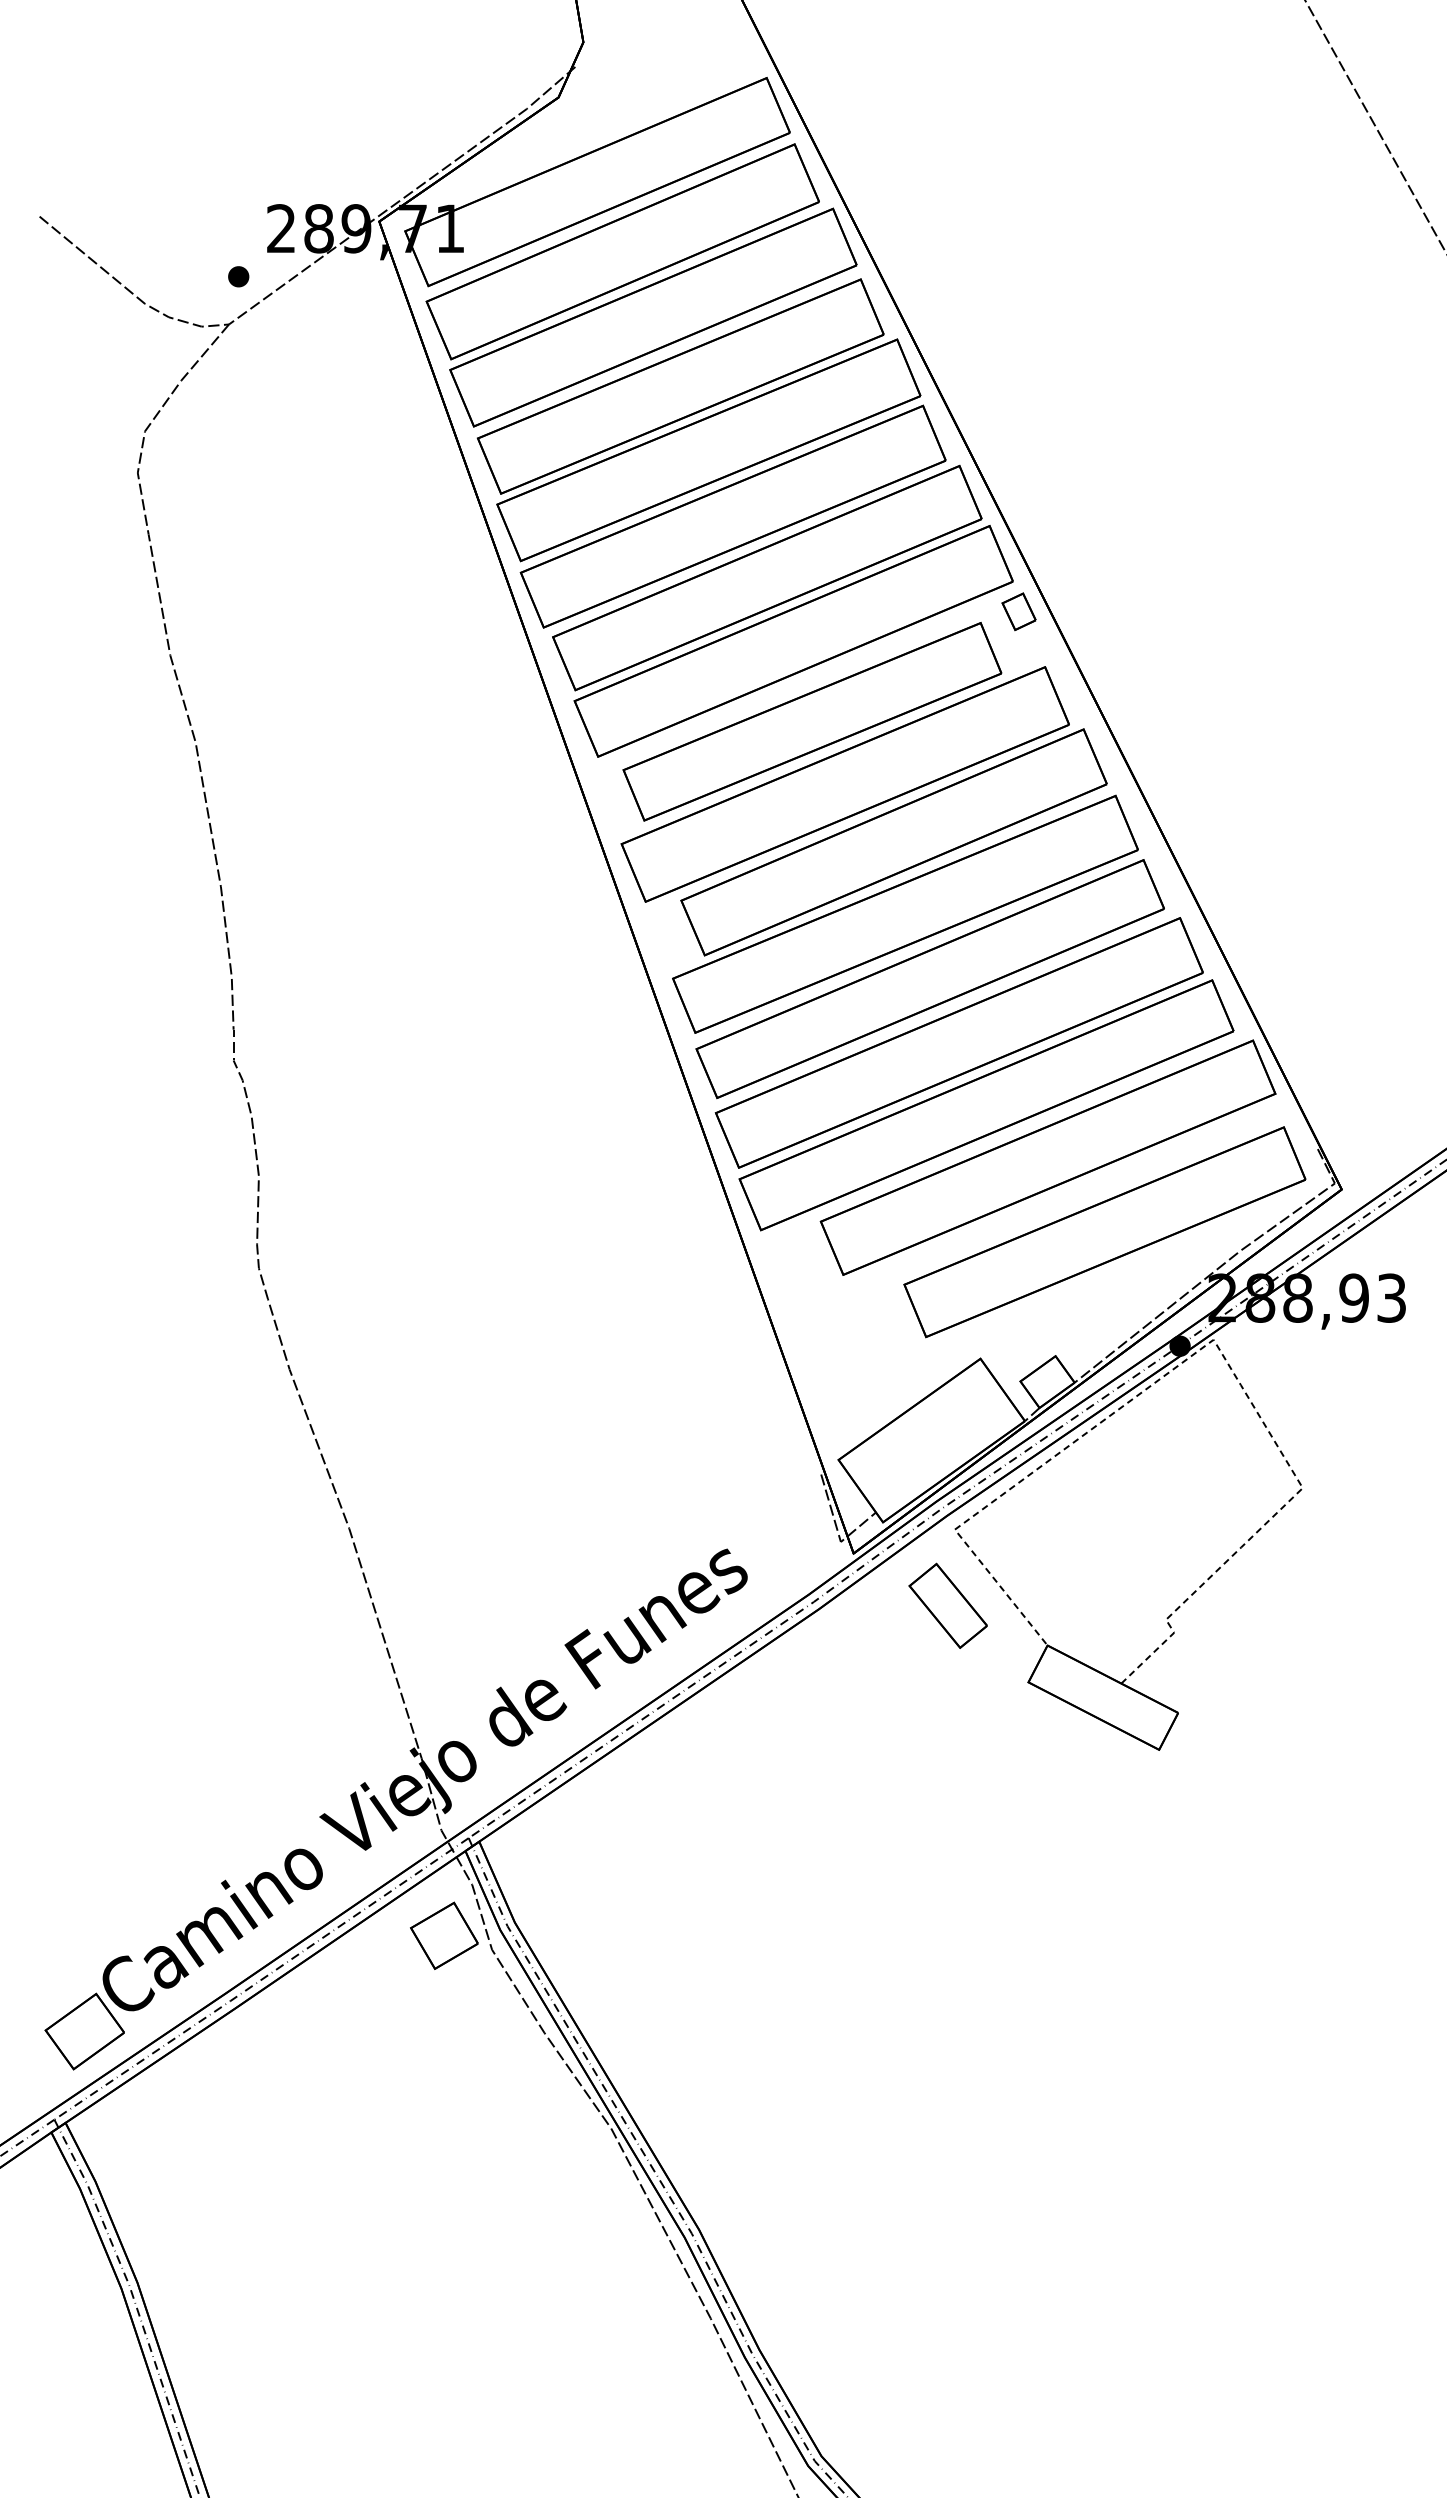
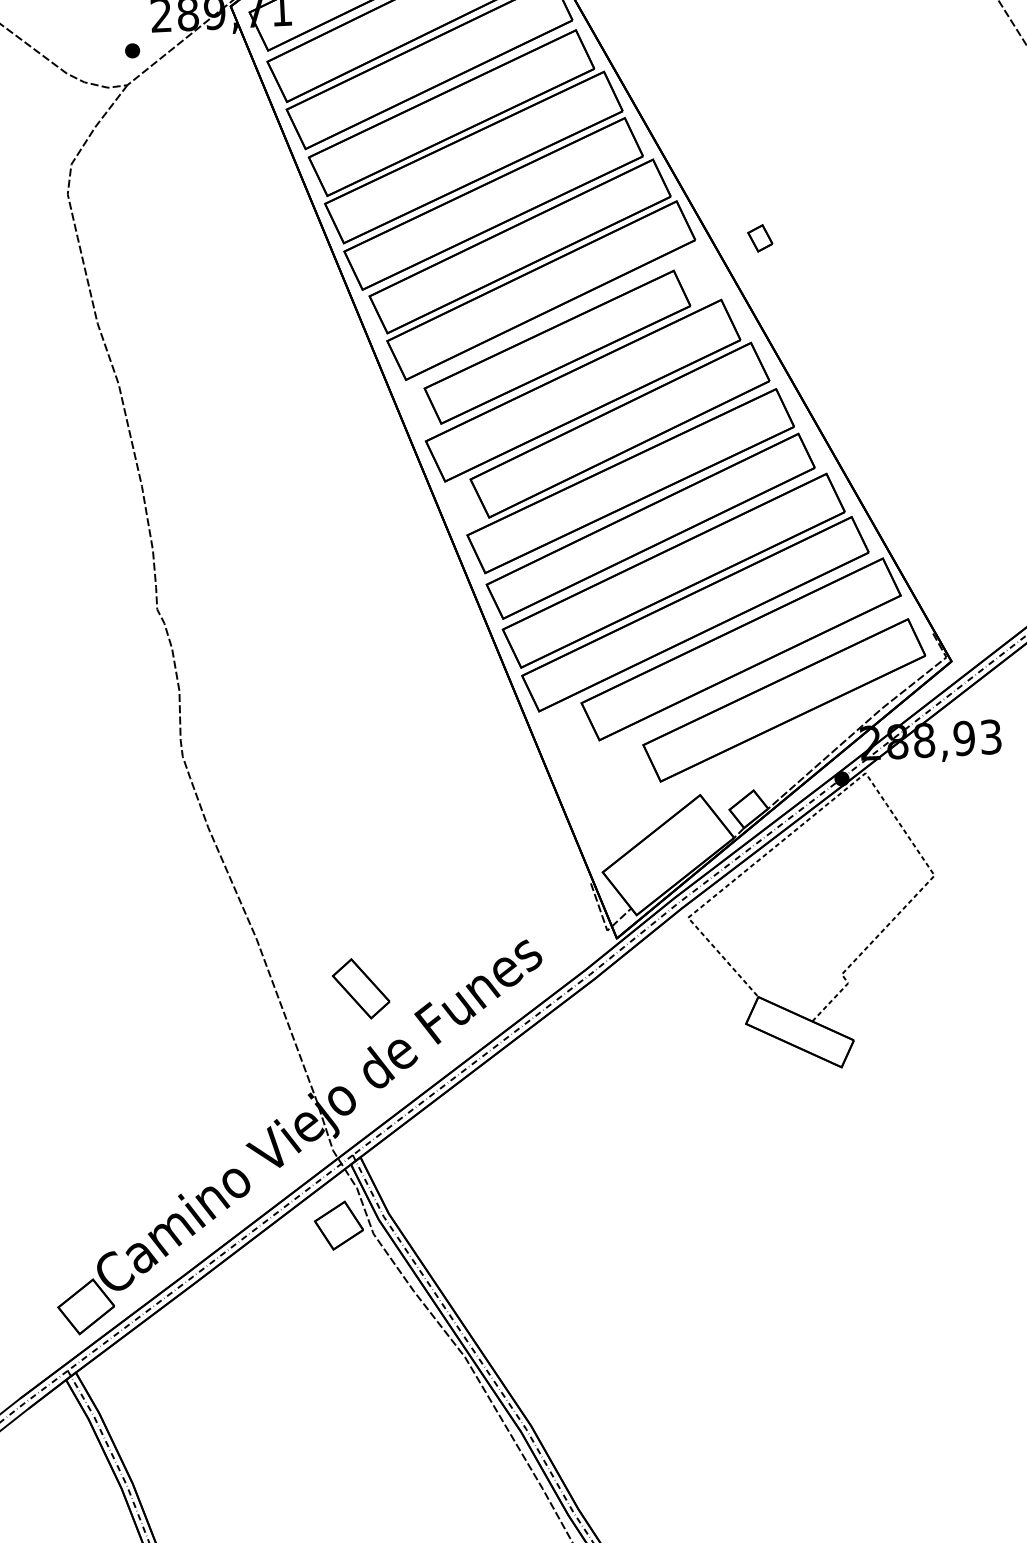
part: (1018, 611) -> (759, 238), moved
part: (947, 1605) -> (360, 988), moved

